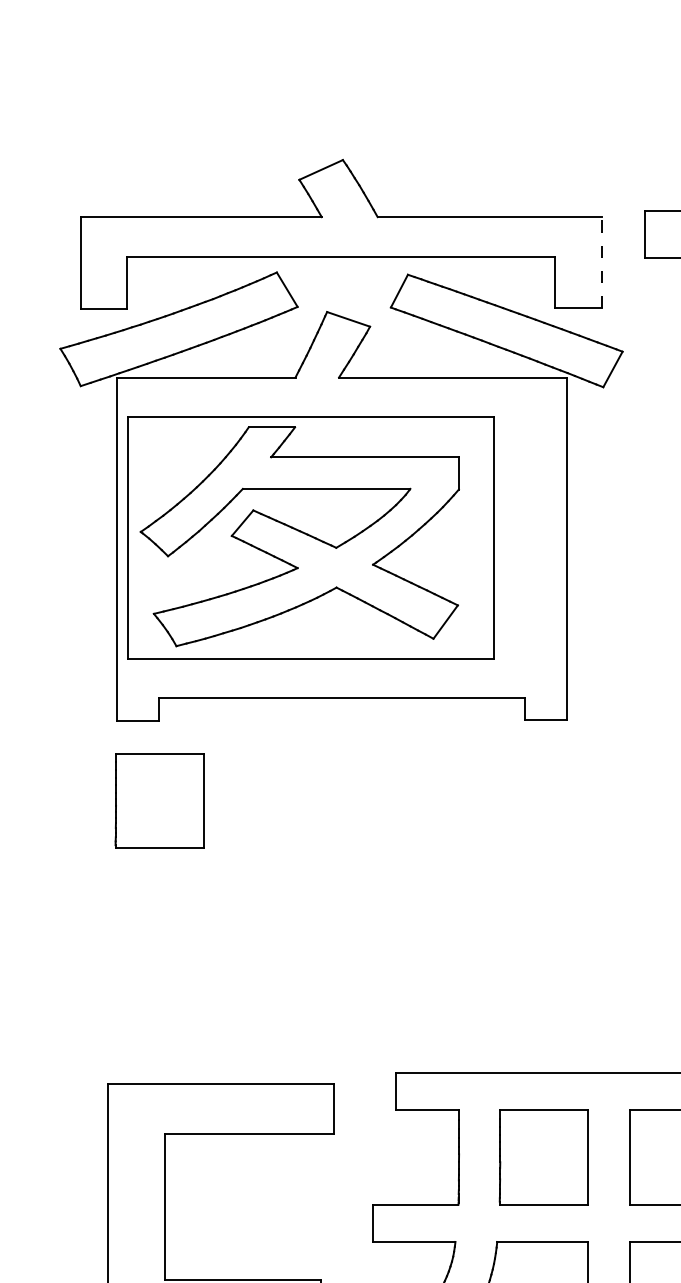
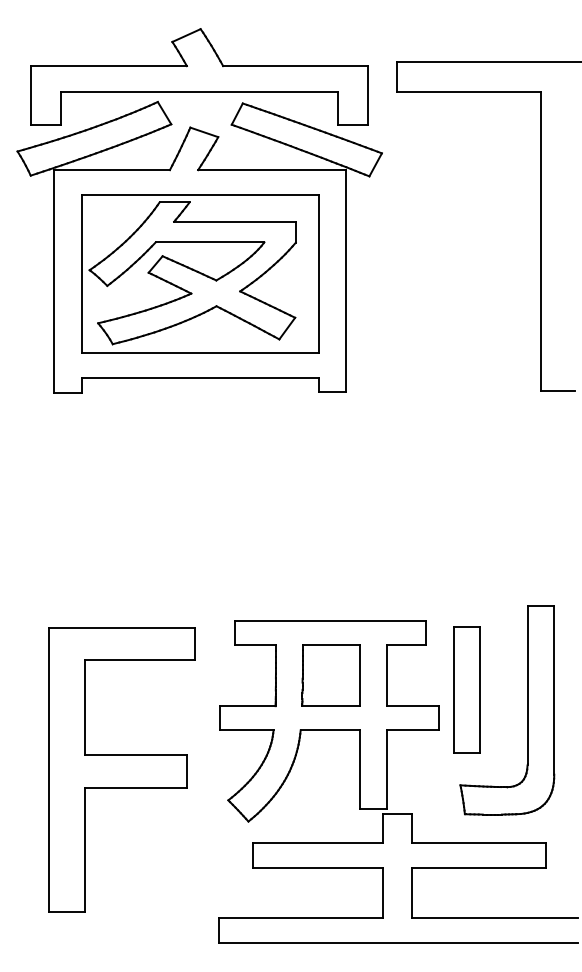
line: (601, 262) -> (368, 95), dashed -> solid
part: (311, 537) -> (200, 273), moved
part: (159, 800) -> (81, 444), removed

